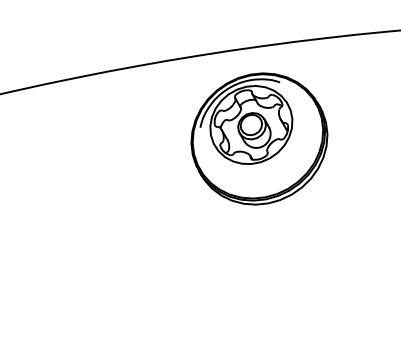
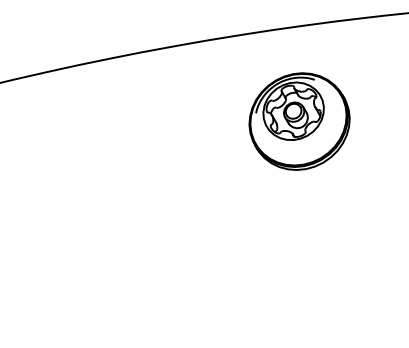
part: (258, 138) -> (298, 121), size x0.71

